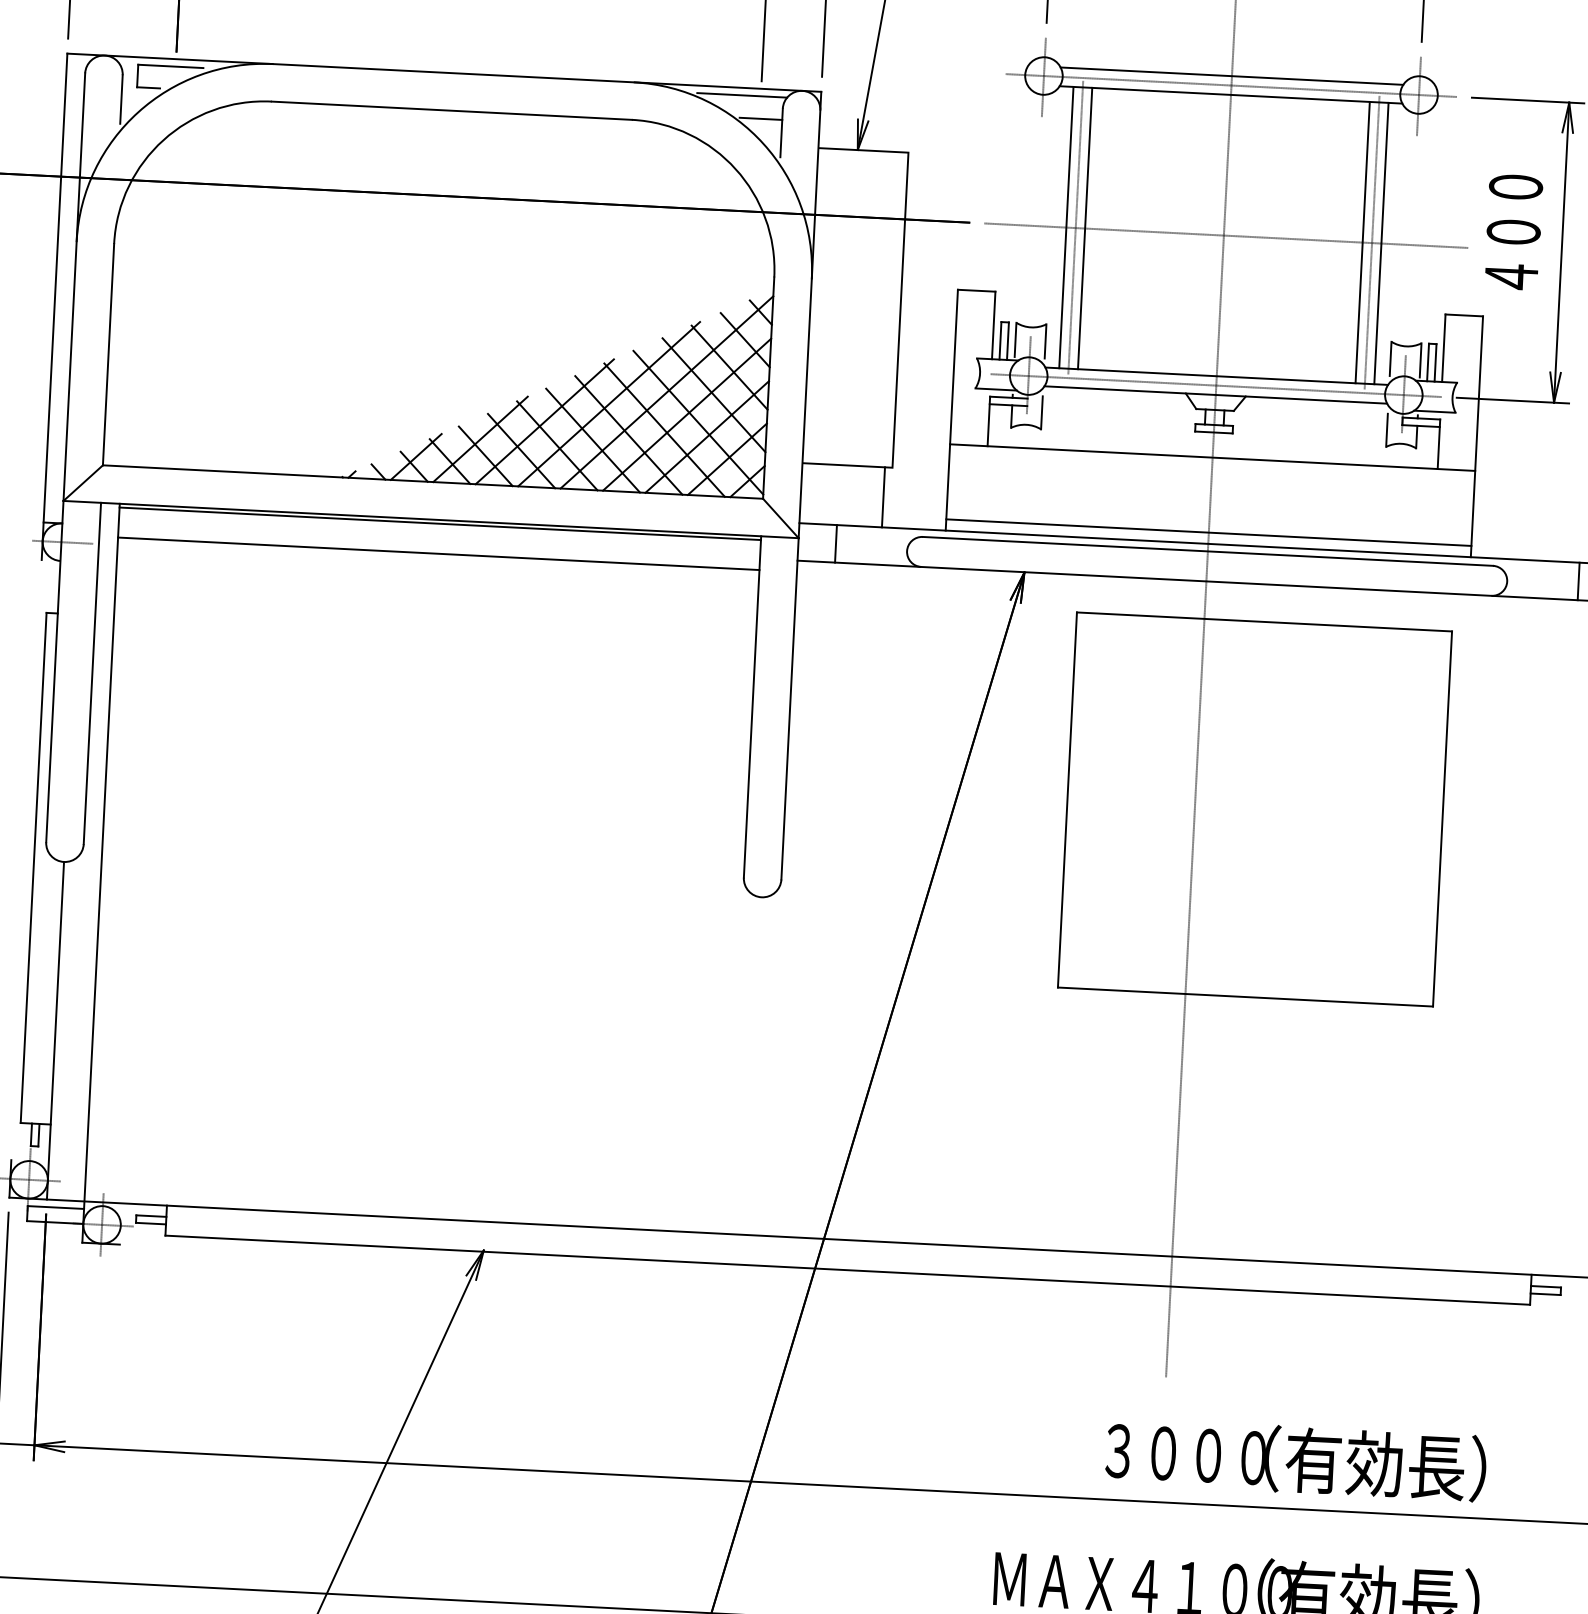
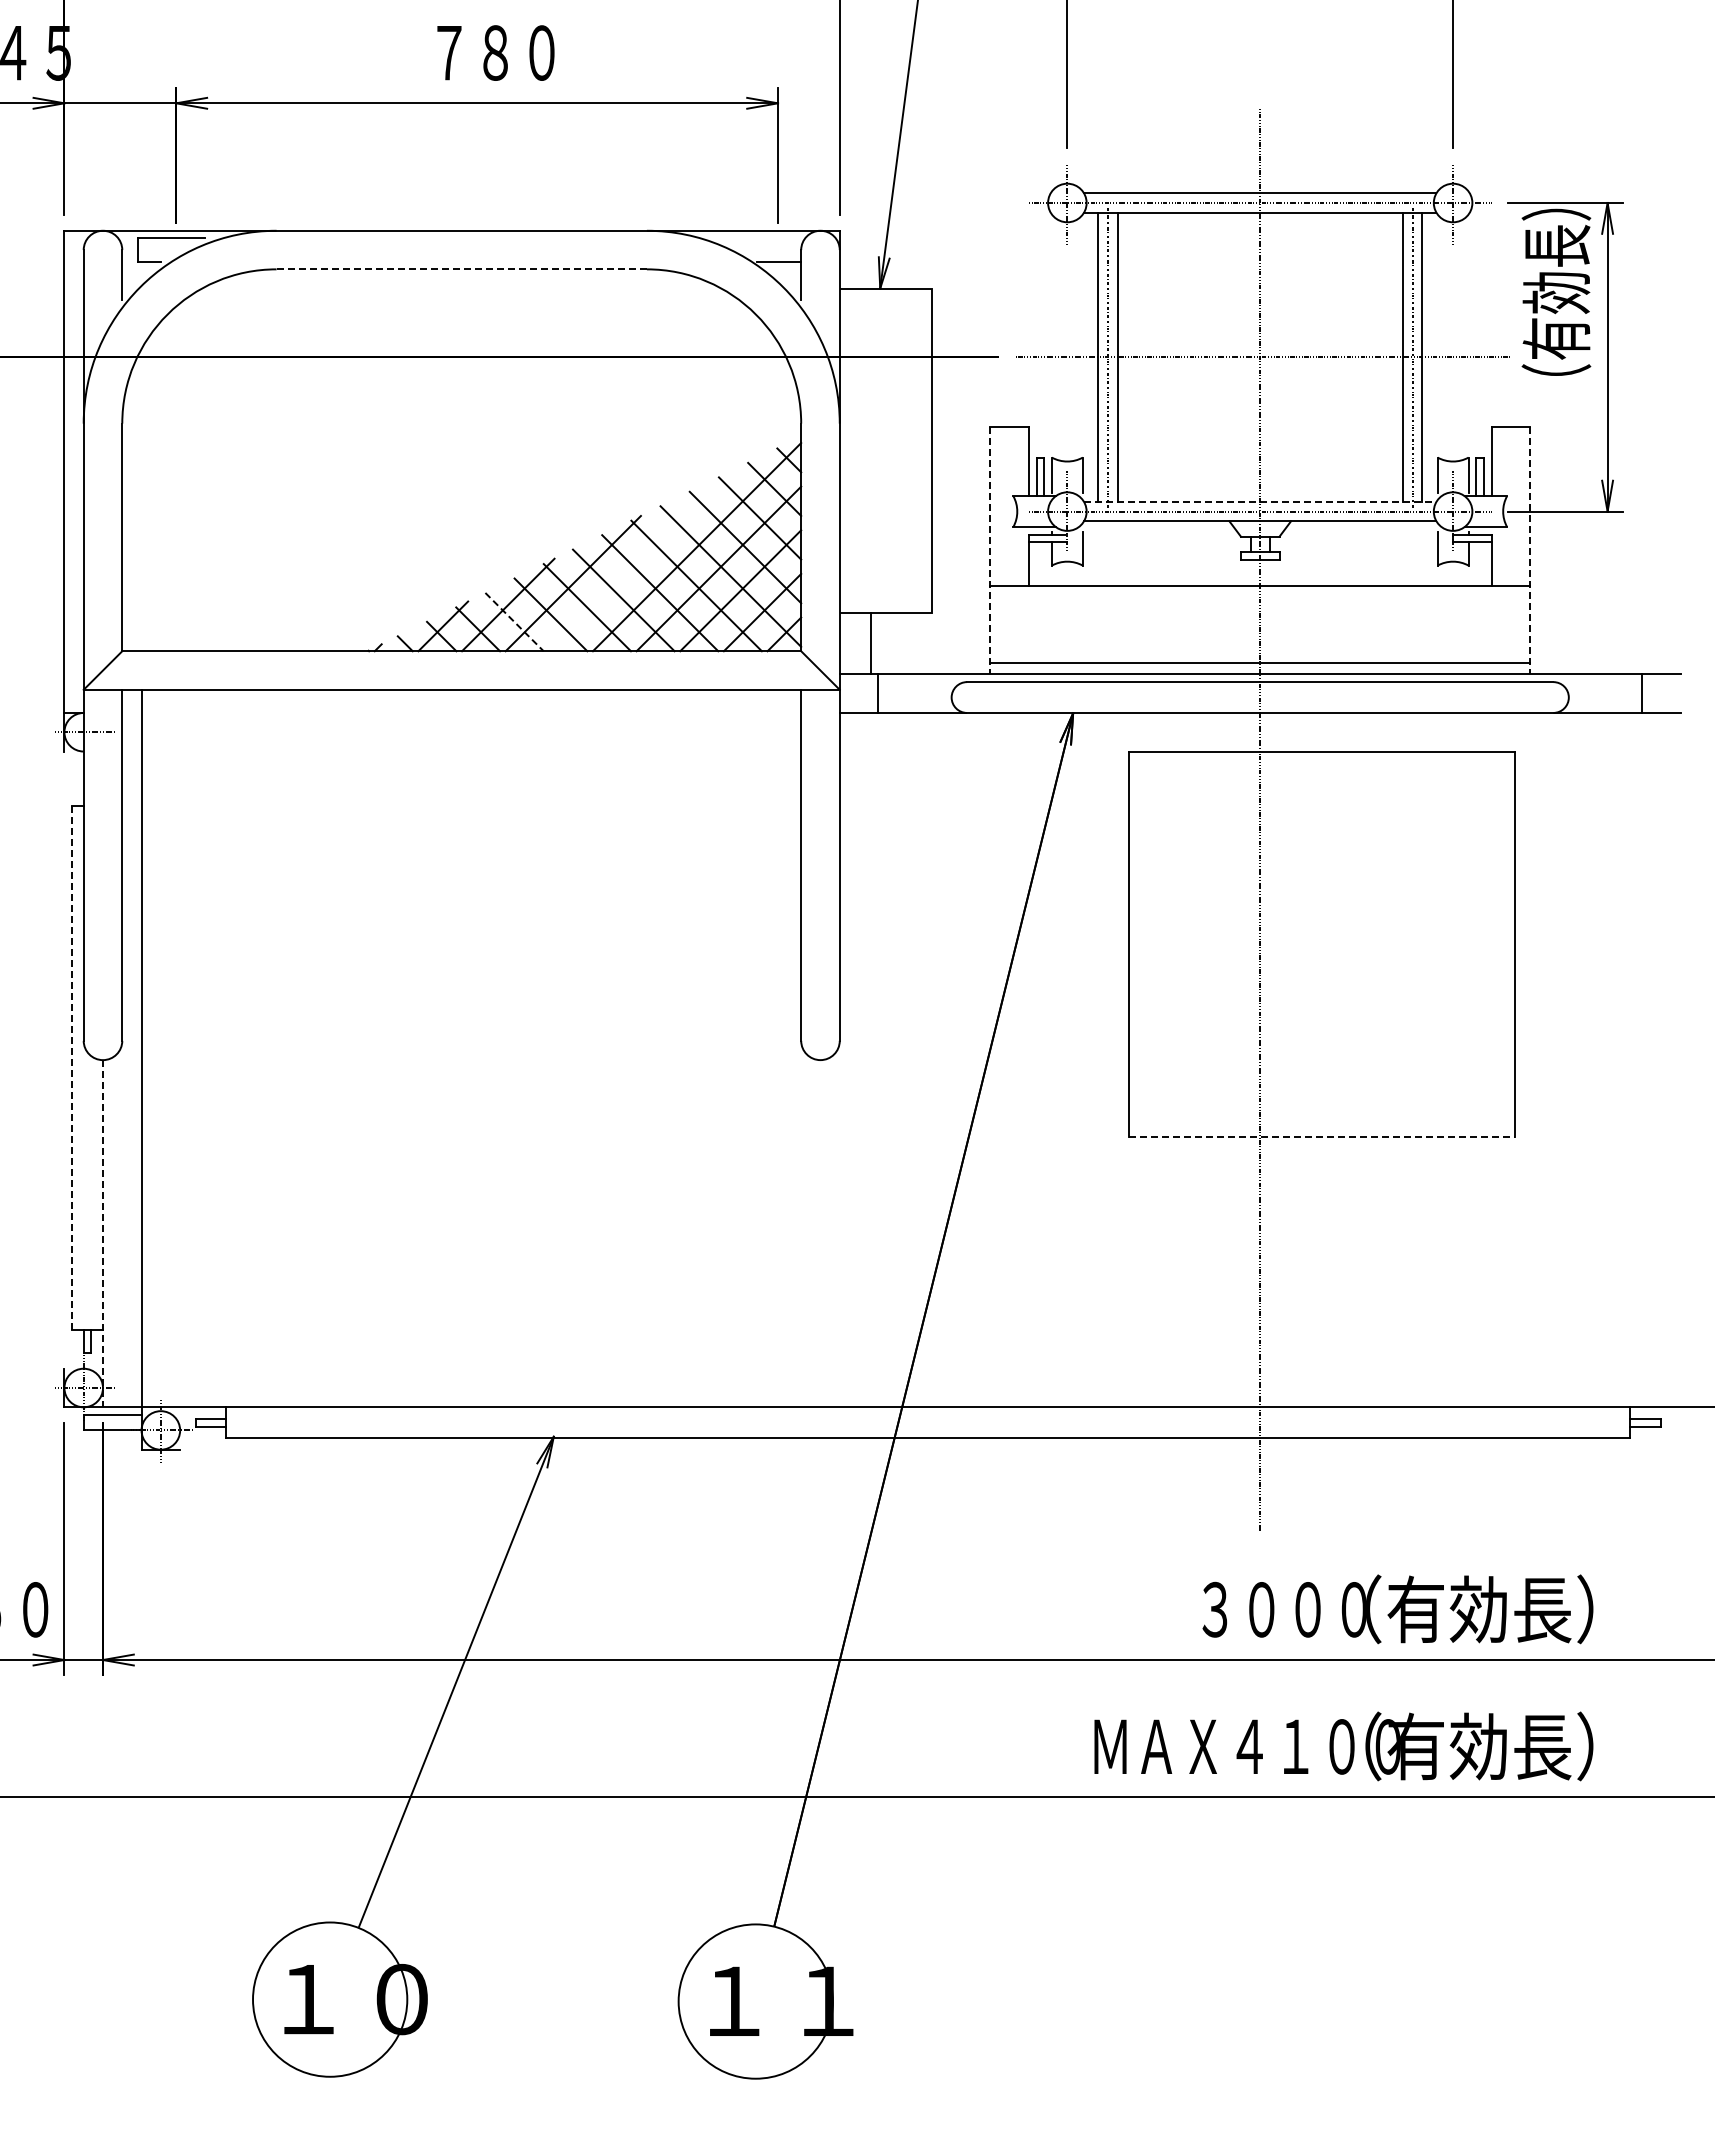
line: (741, 95) -> (758, 238), removed
line: (451, 110) -> (461, 269), solid -> dashed
text: (1514, 196) -> (1556, 302), ４００ -> （有効長）
line: (1217, 375) -> (1260, 501), solid -> dashed
line: (609, 404) -> (638, 562), removed
line: (952, 410) -> (990, 550), solid -> dashed
line: (1477, 436) -> (1530, 550), solid -> dashed
line: (485, 456) -> (514, 622), solid -> dashed
line: (883, 497) -> (870, 643), moved
line: (440, 523) -> (471, 693), removed
line: (438, 553) -> (471, 724), removed
line: (33, 868) -> (72, 1068), solid -> dashed
line: (1245, 997) -> (1321, 1137), solid -> dashed
line: (55, 1030) -> (103, 1233), solid -> dashed

